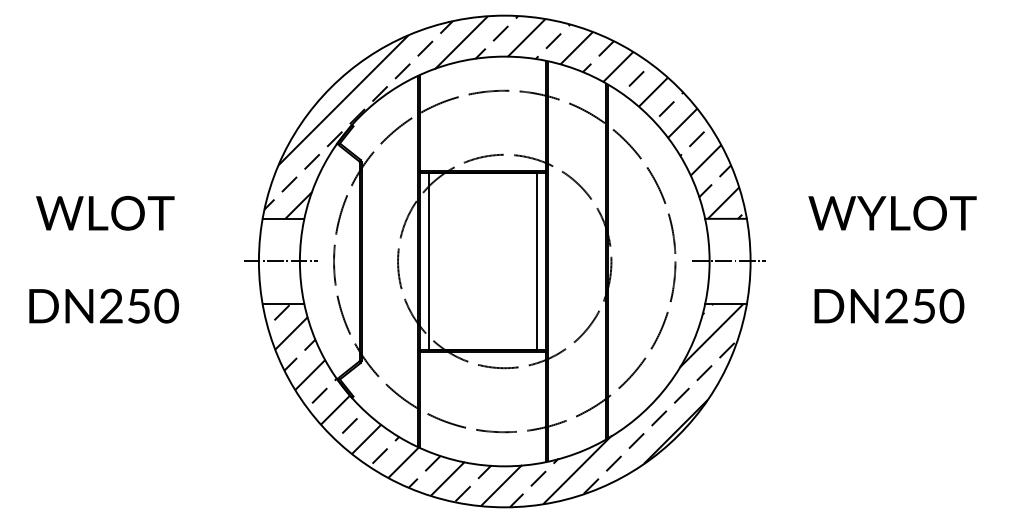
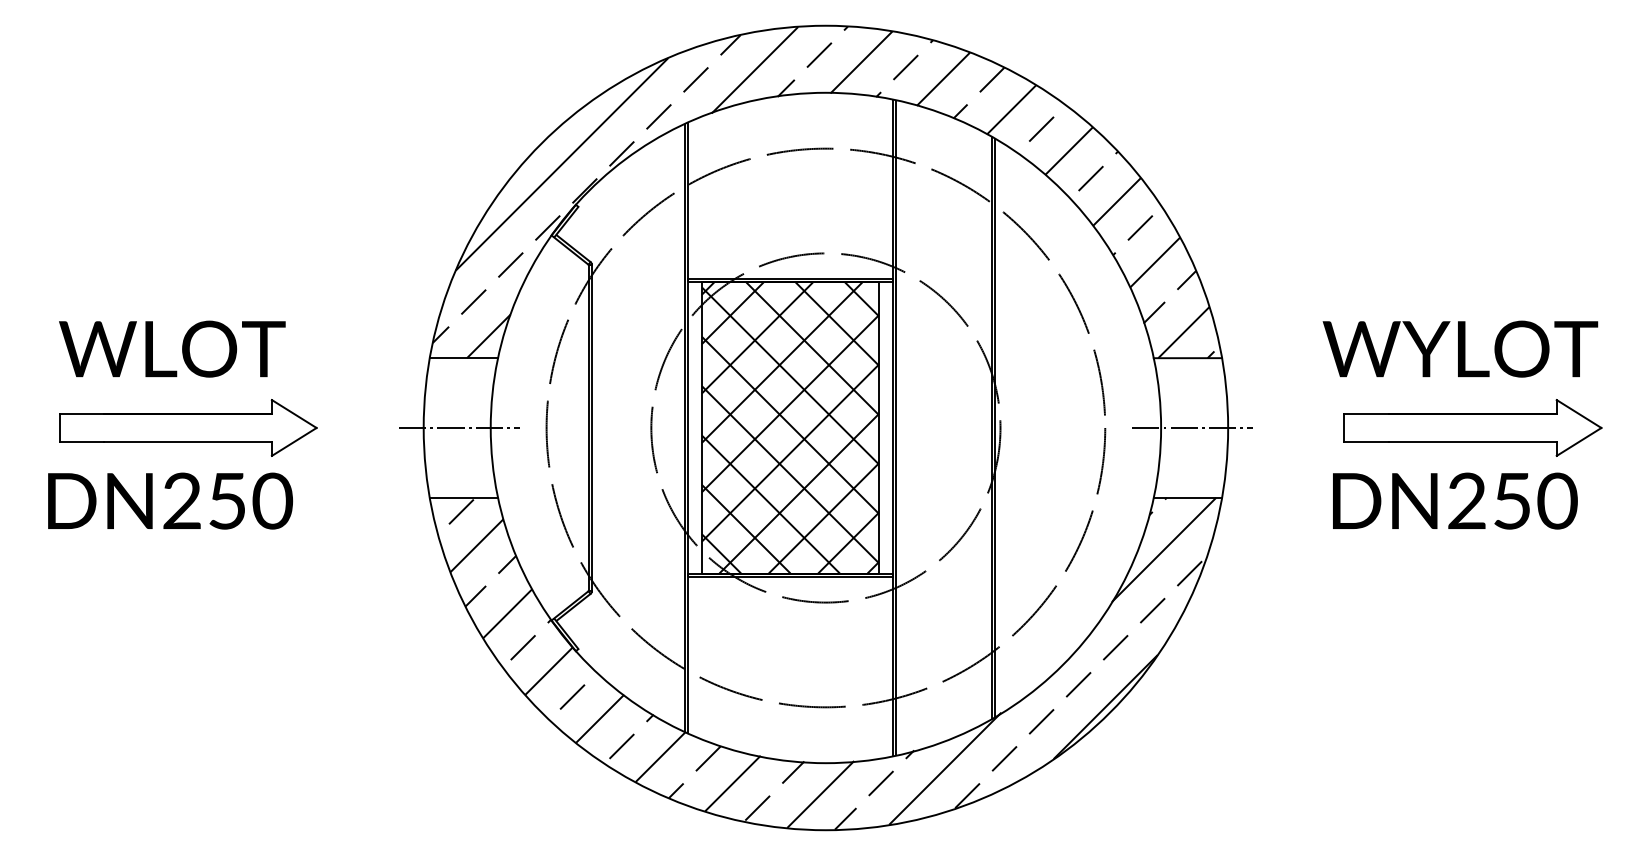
part: (114, 261) -> (187, 428), added
hatch: (482, 261) -> (789, 428), added
part: (900, 261) -> (1473, 428), added

